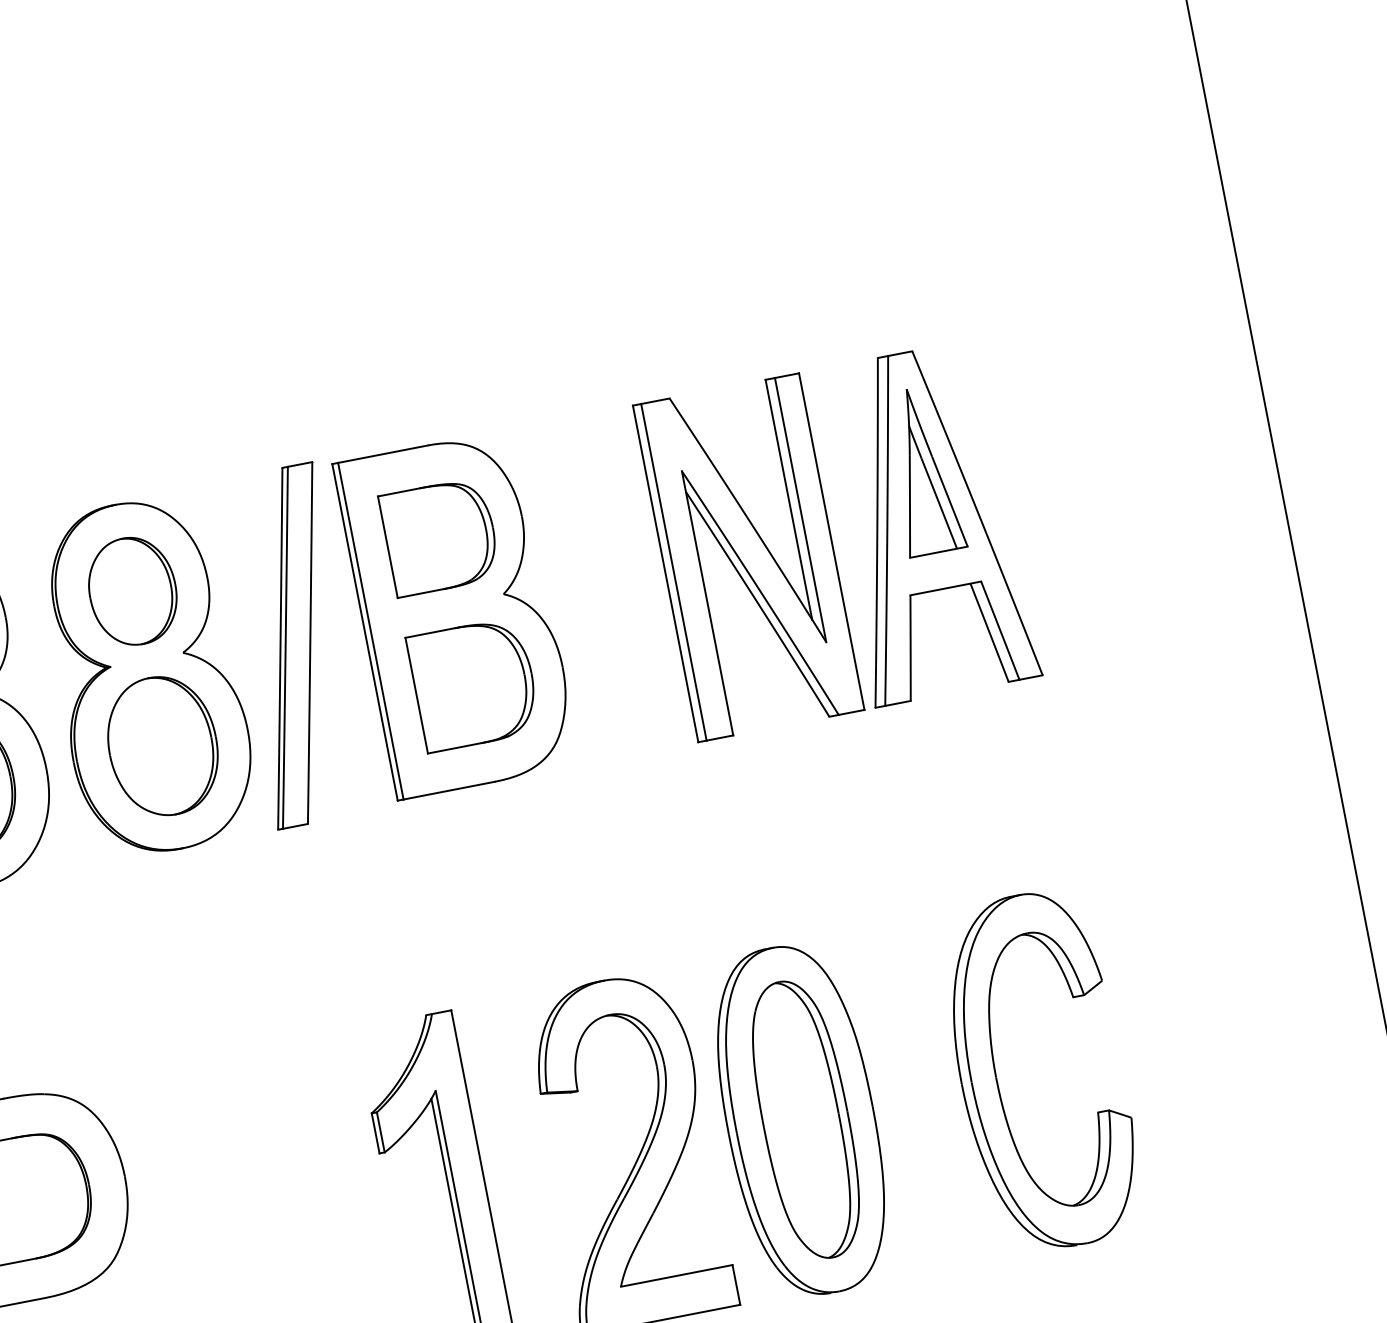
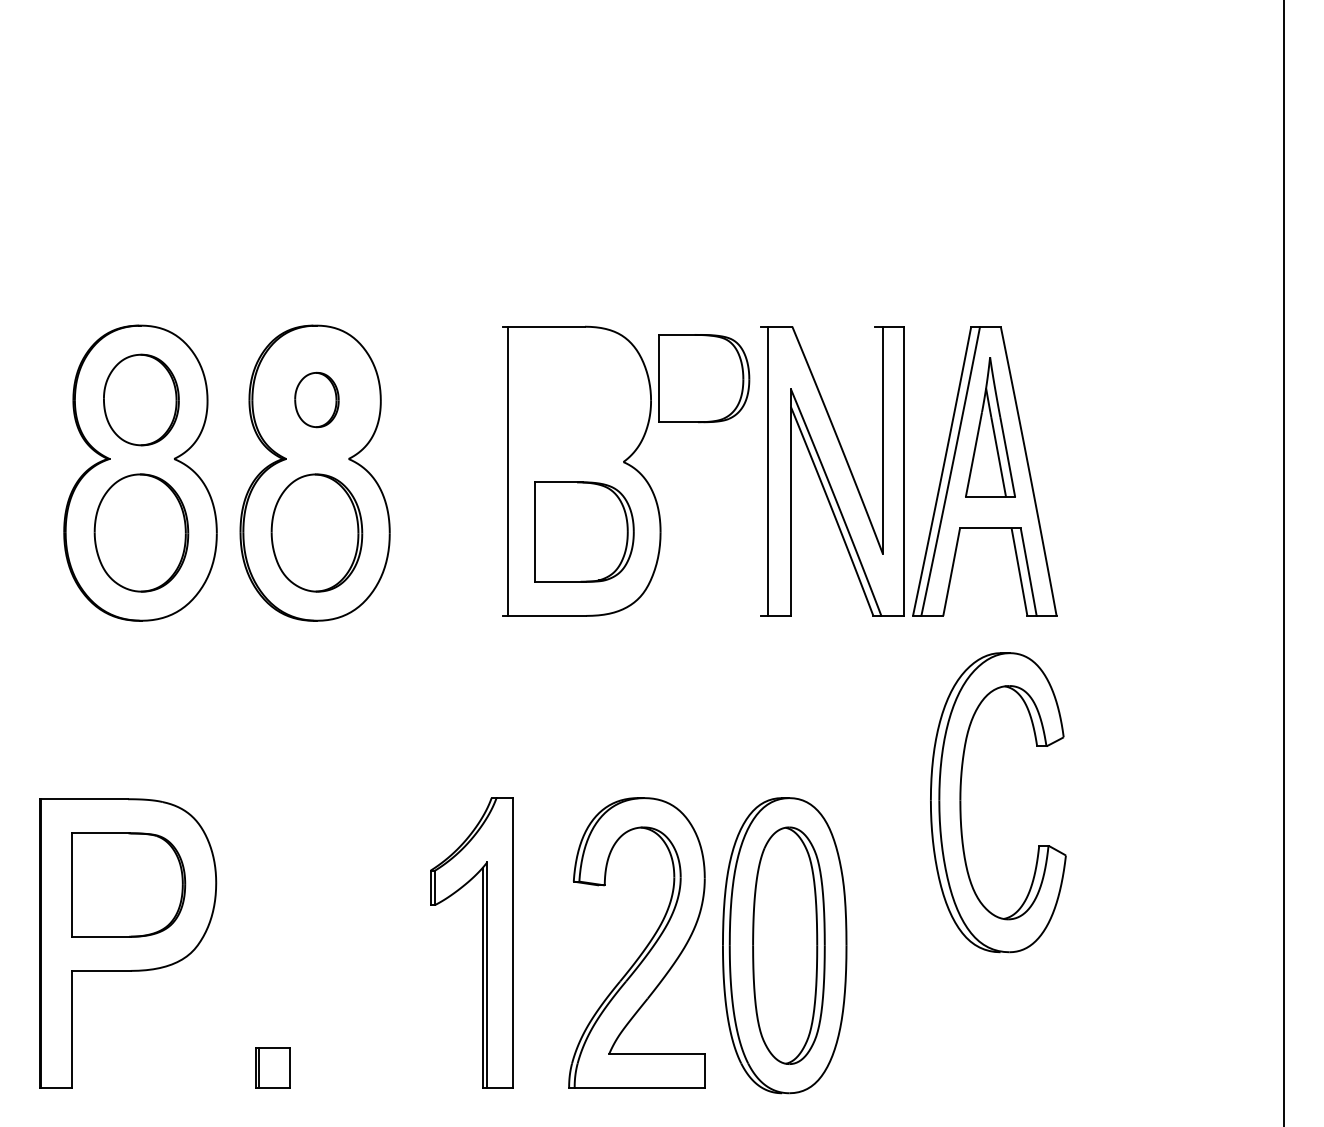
line: (788, 499) -> (874, 429), removed
part: (440, 536) -> (704, 378), moved
line: (665, 573) -> (760, 470), removed
part: (132, 590) -> (316, 399), size x0.6
line: (364, 631) -> (502, 470), removed
part: (295, 646) -> (442, 471), removed
part: (997, 1079) -> (961, 802), moved

